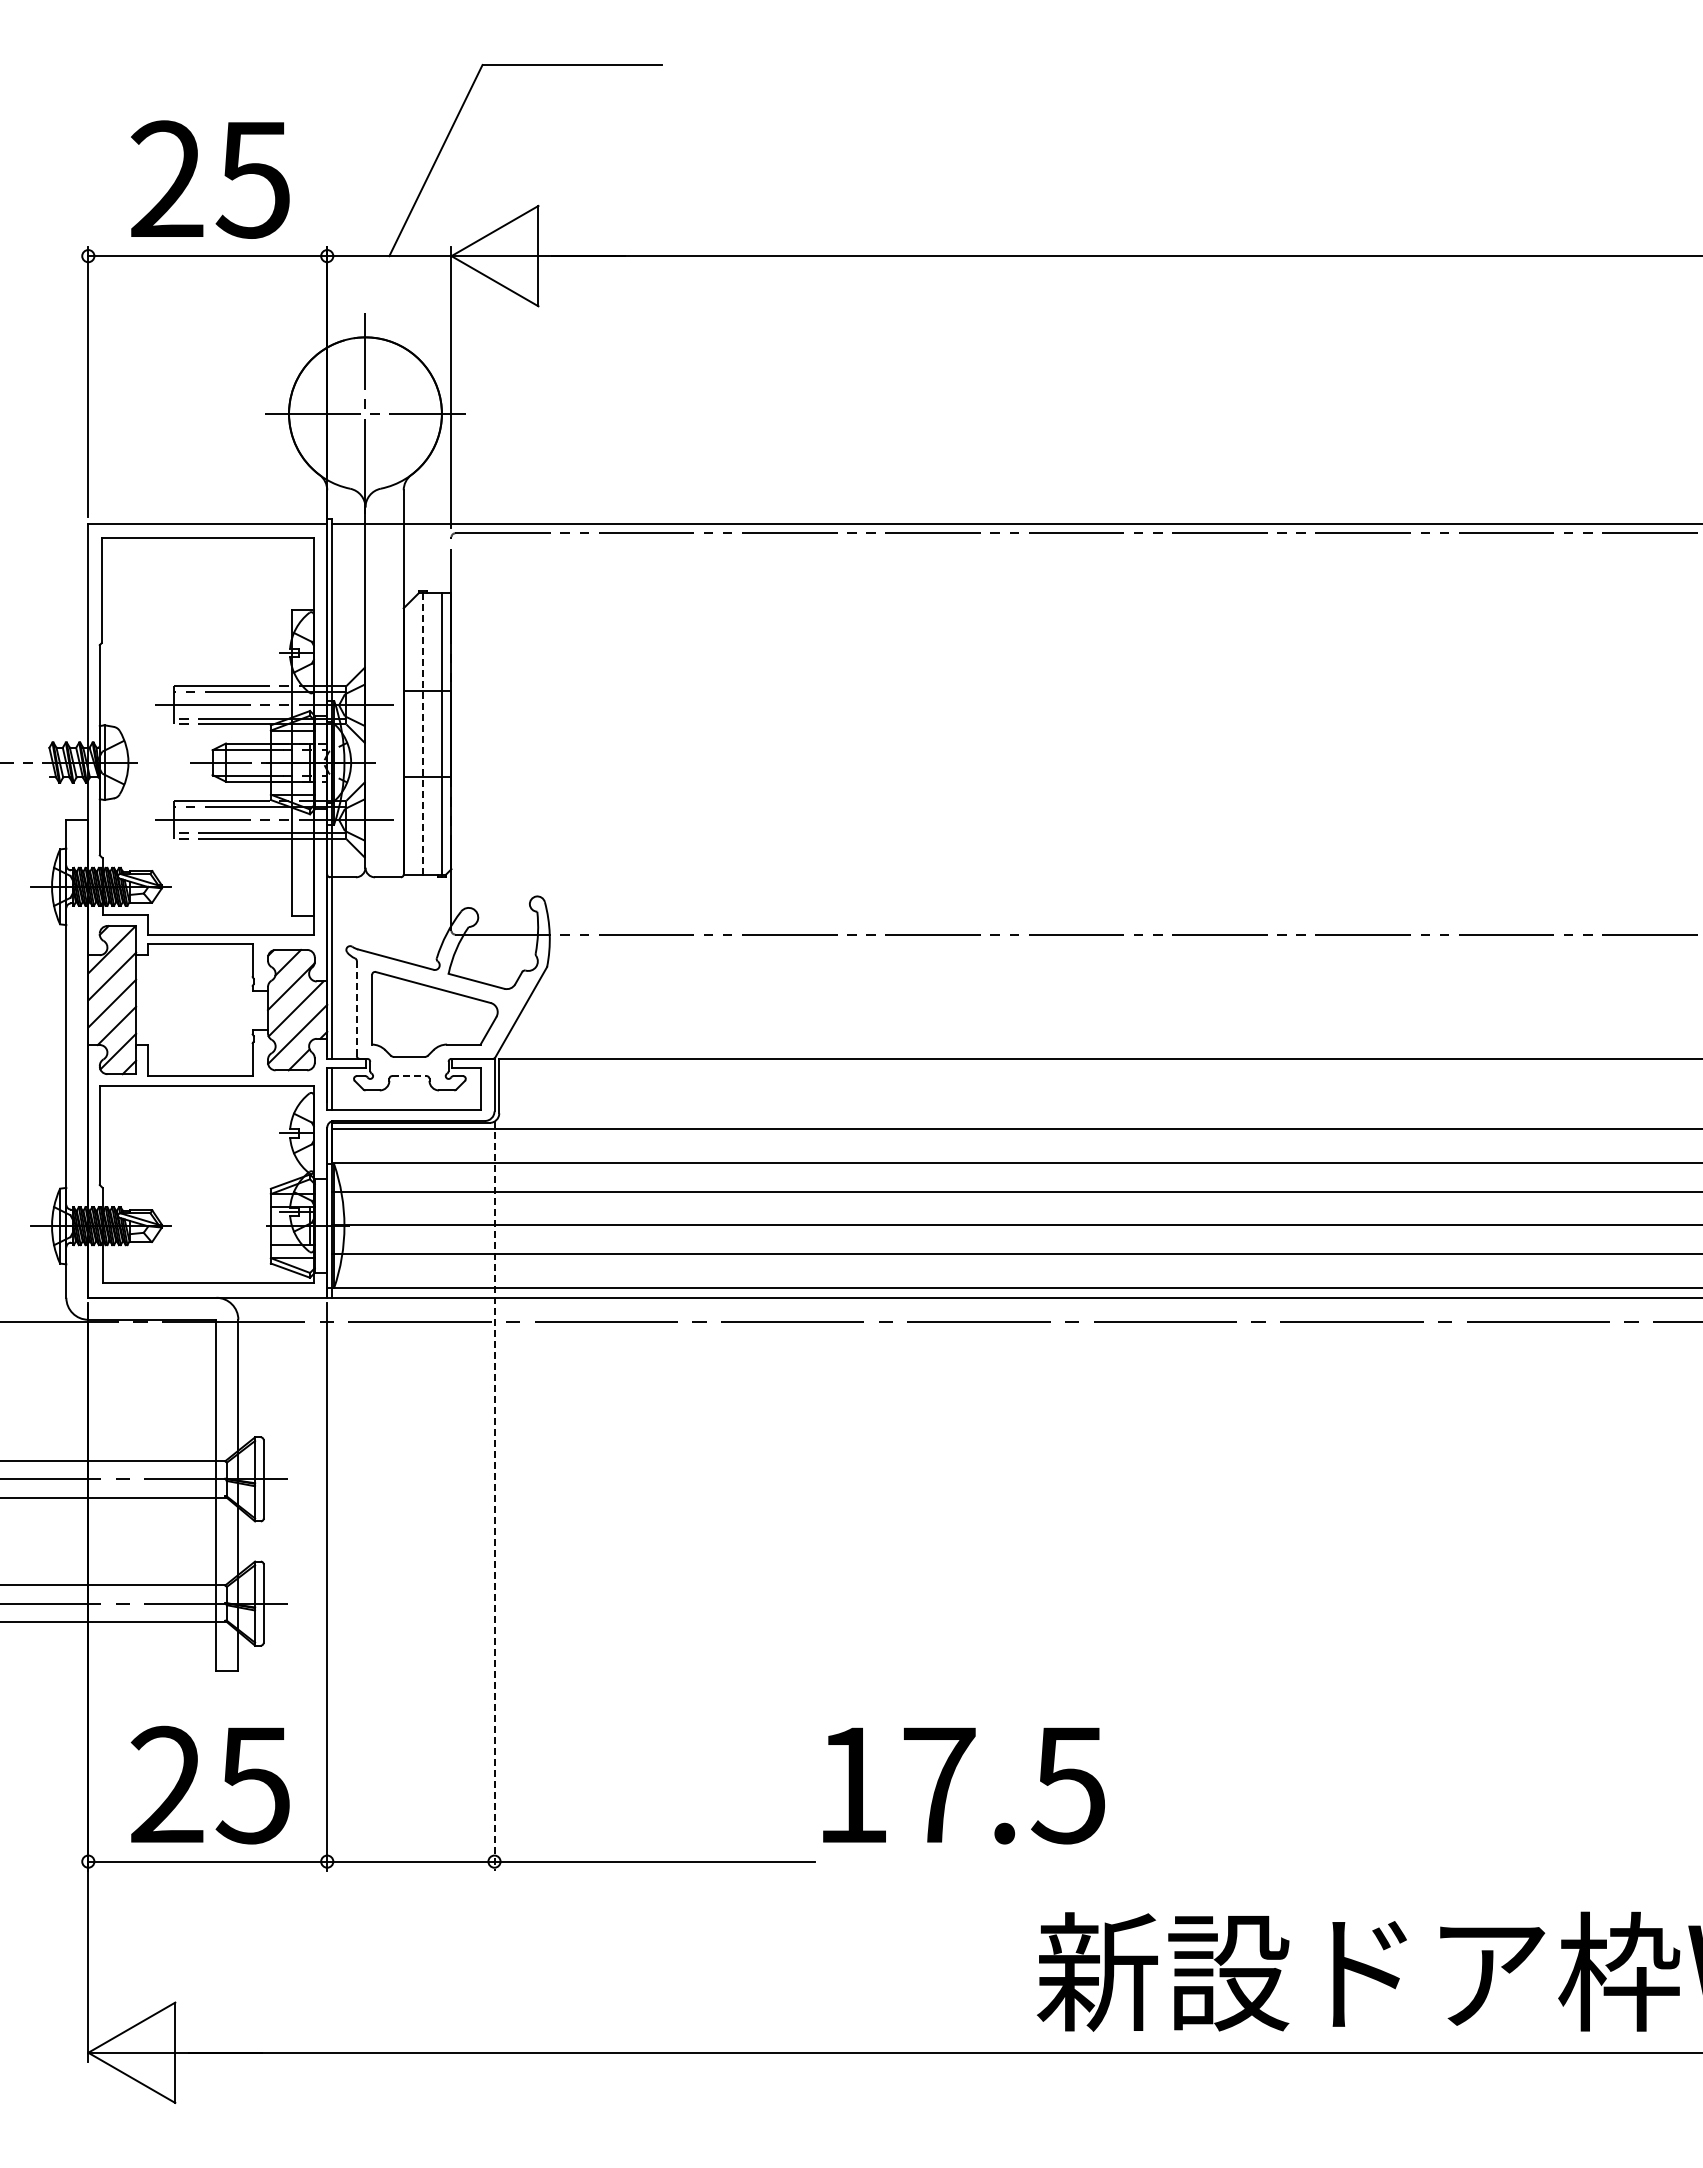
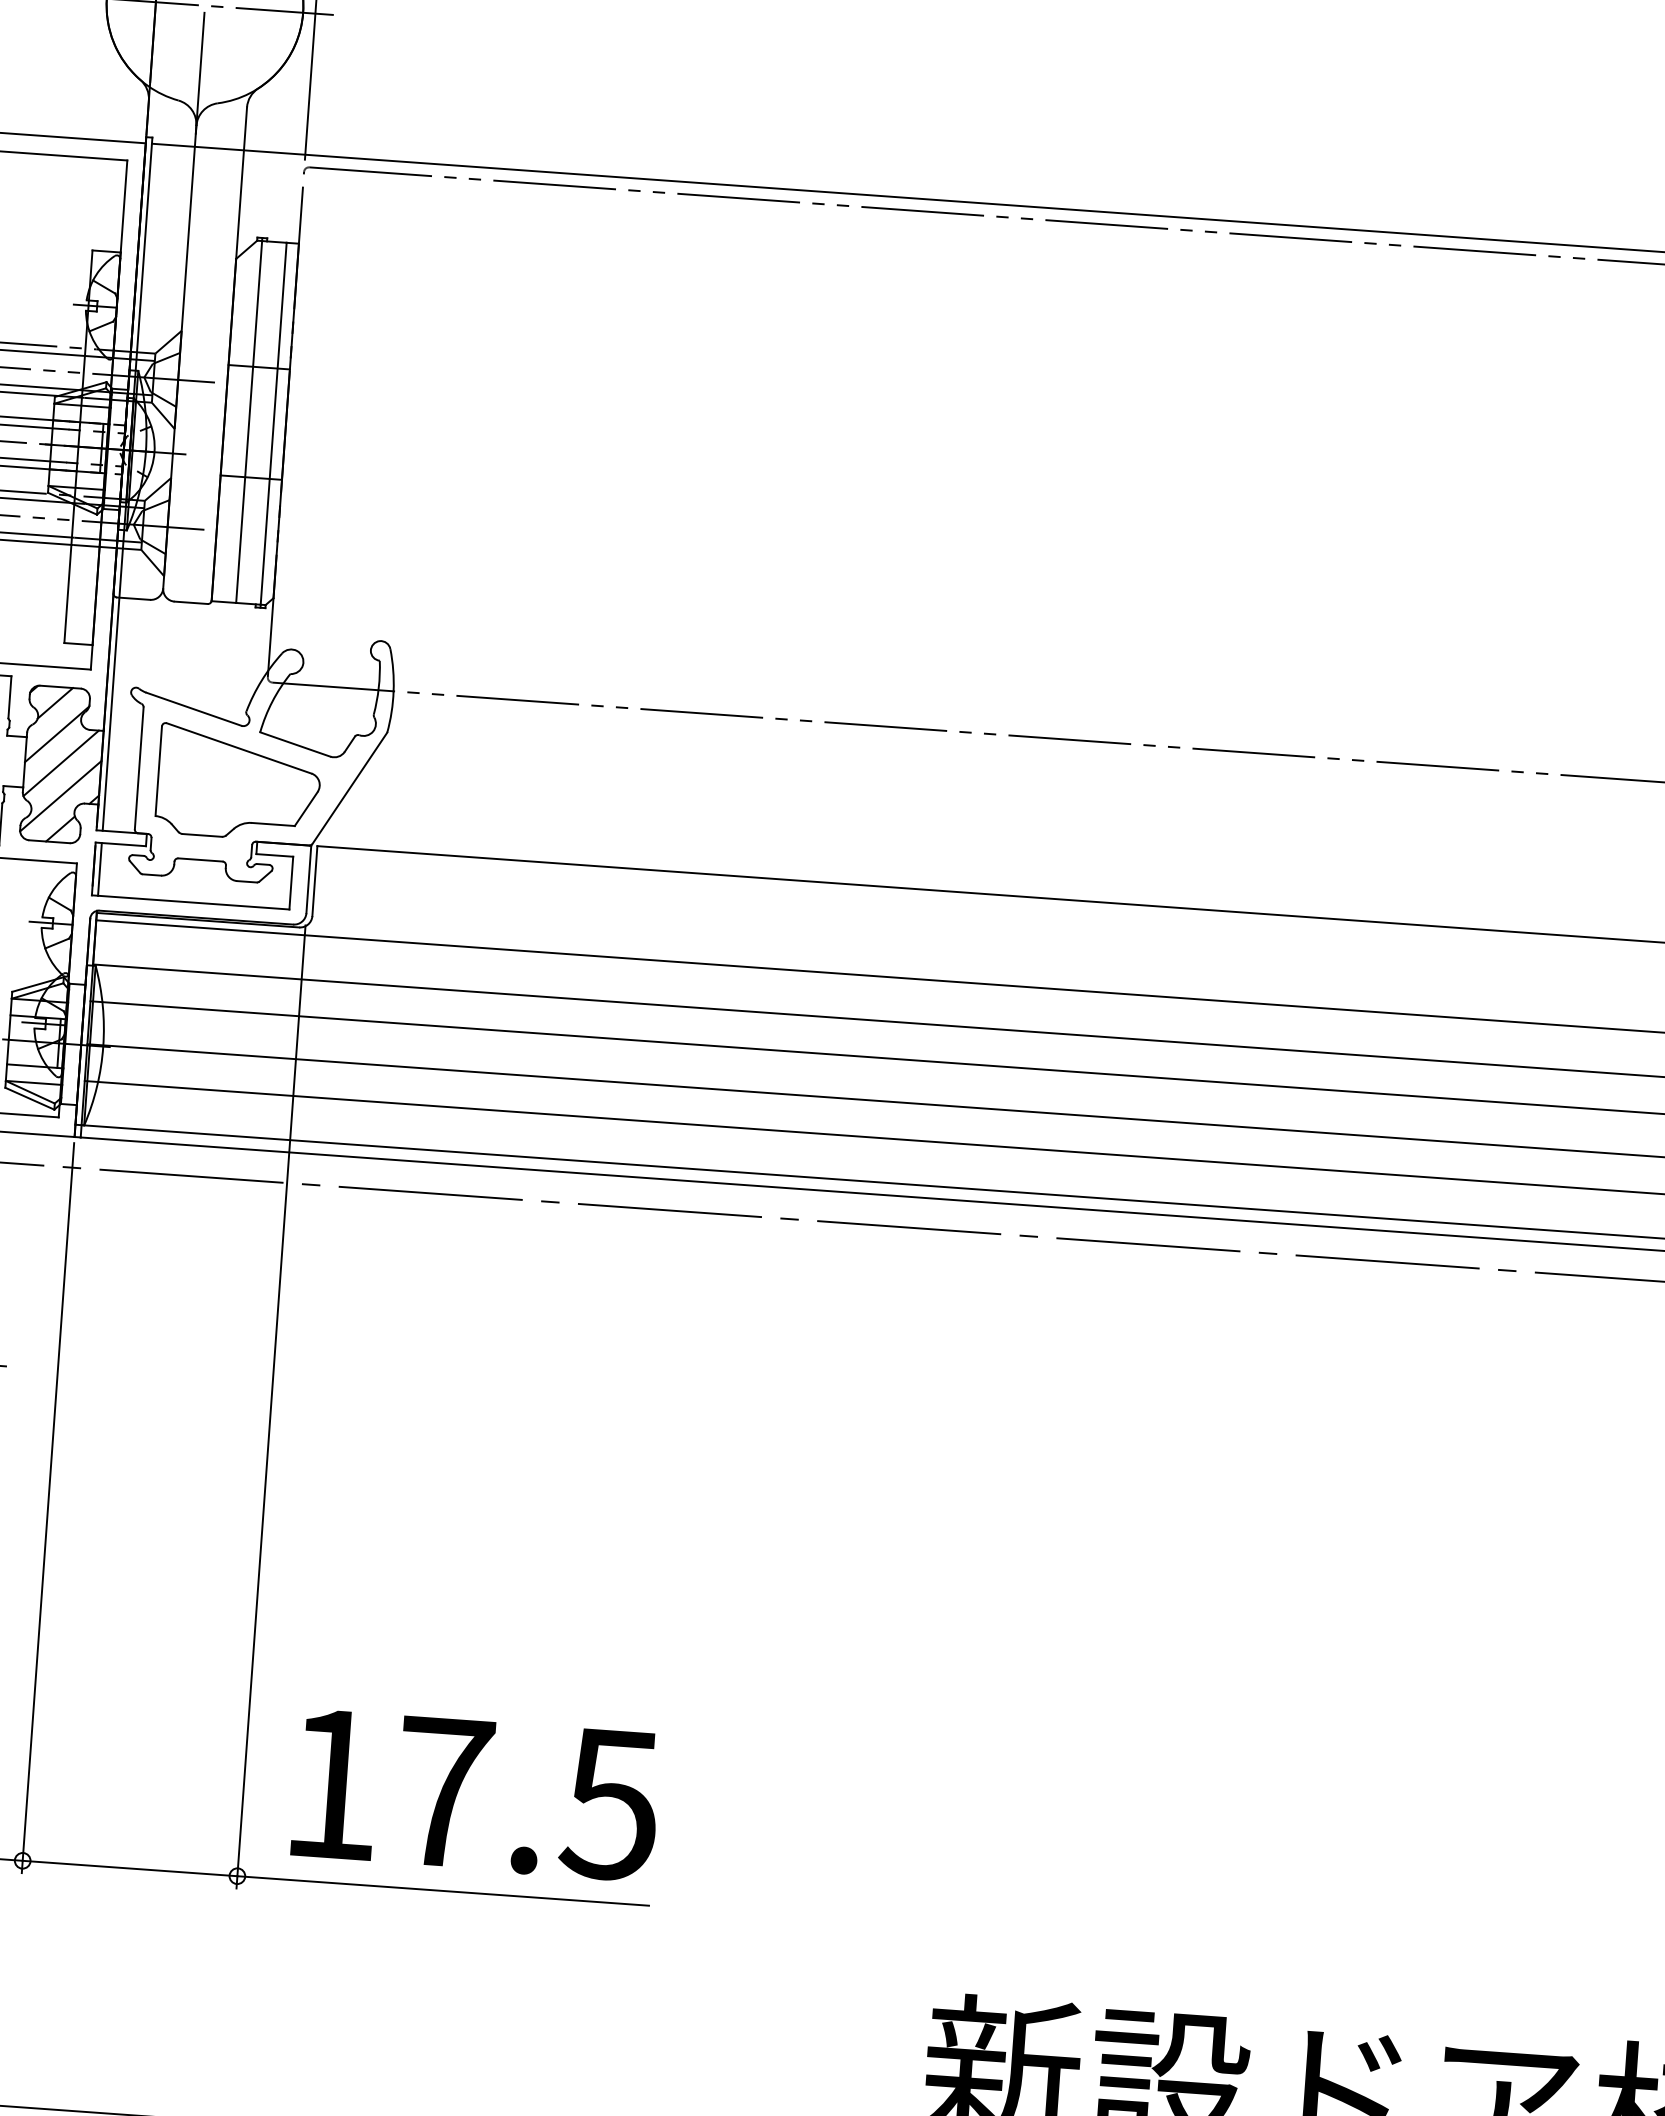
line: (422, 732) -> (248, 420), dashed -> solid
line: (356, 1009) -> (138, 769), dashed -> solid
line: (409, 1076) -> (200, 860), dashed -> solid
line: (494, 1496) -> (271, 1407), dashed -> solid
text: (963, 1785) -> (475, 1795), moved

